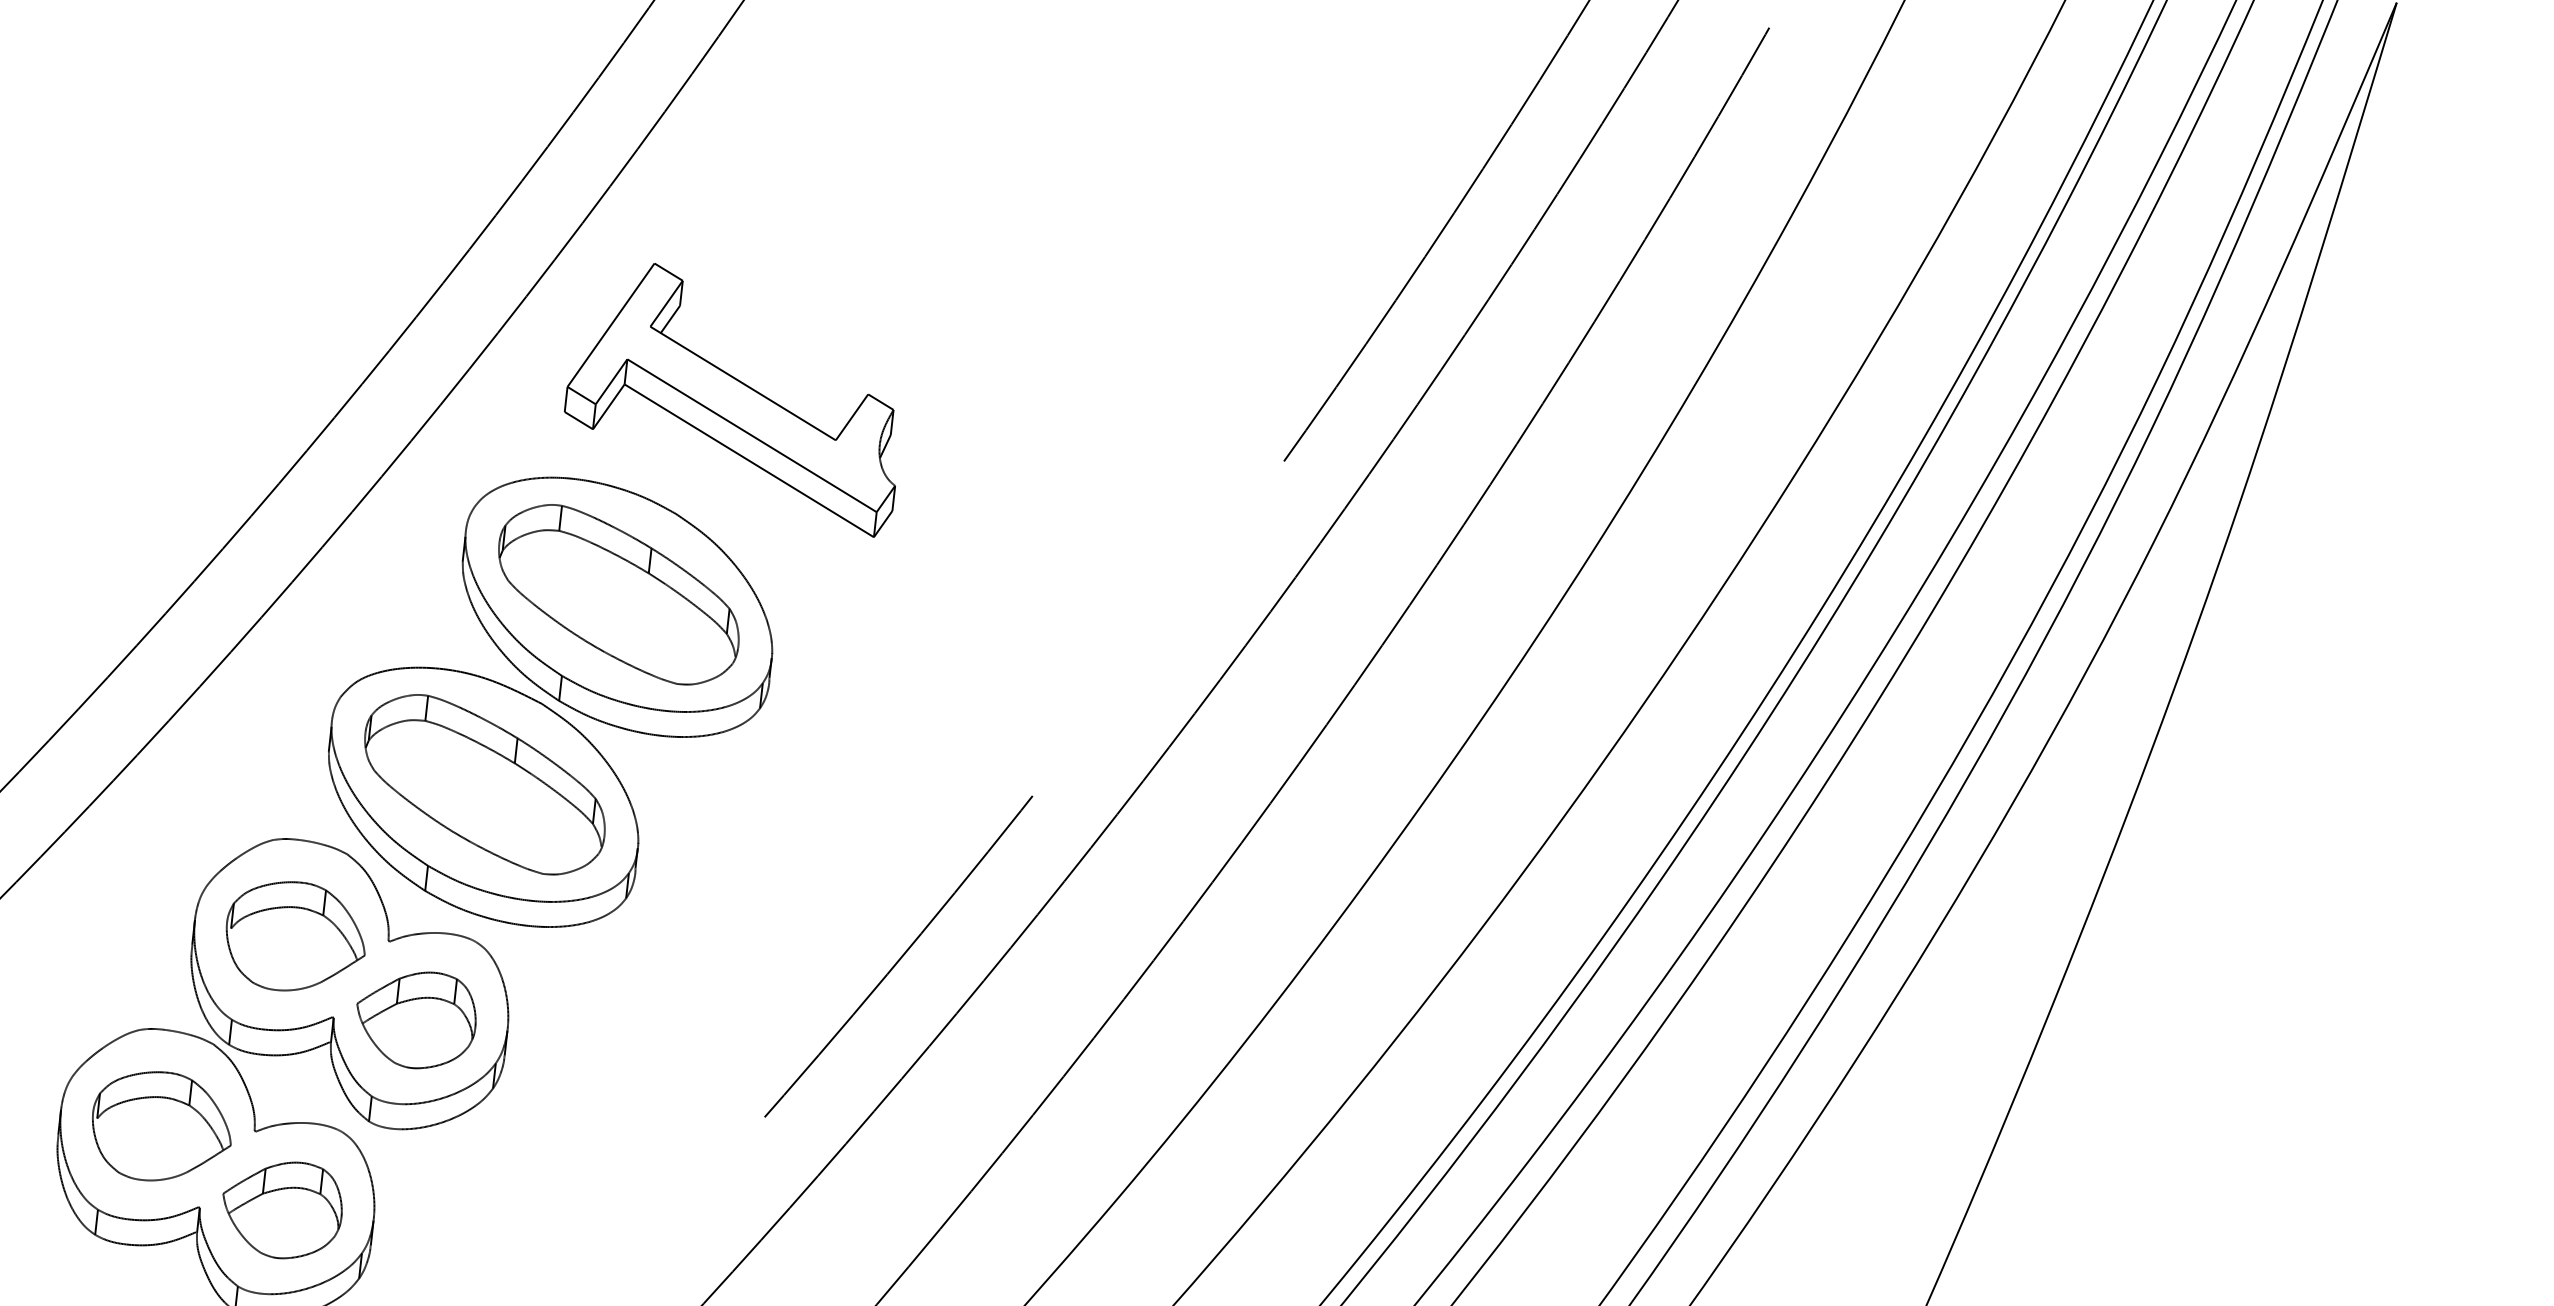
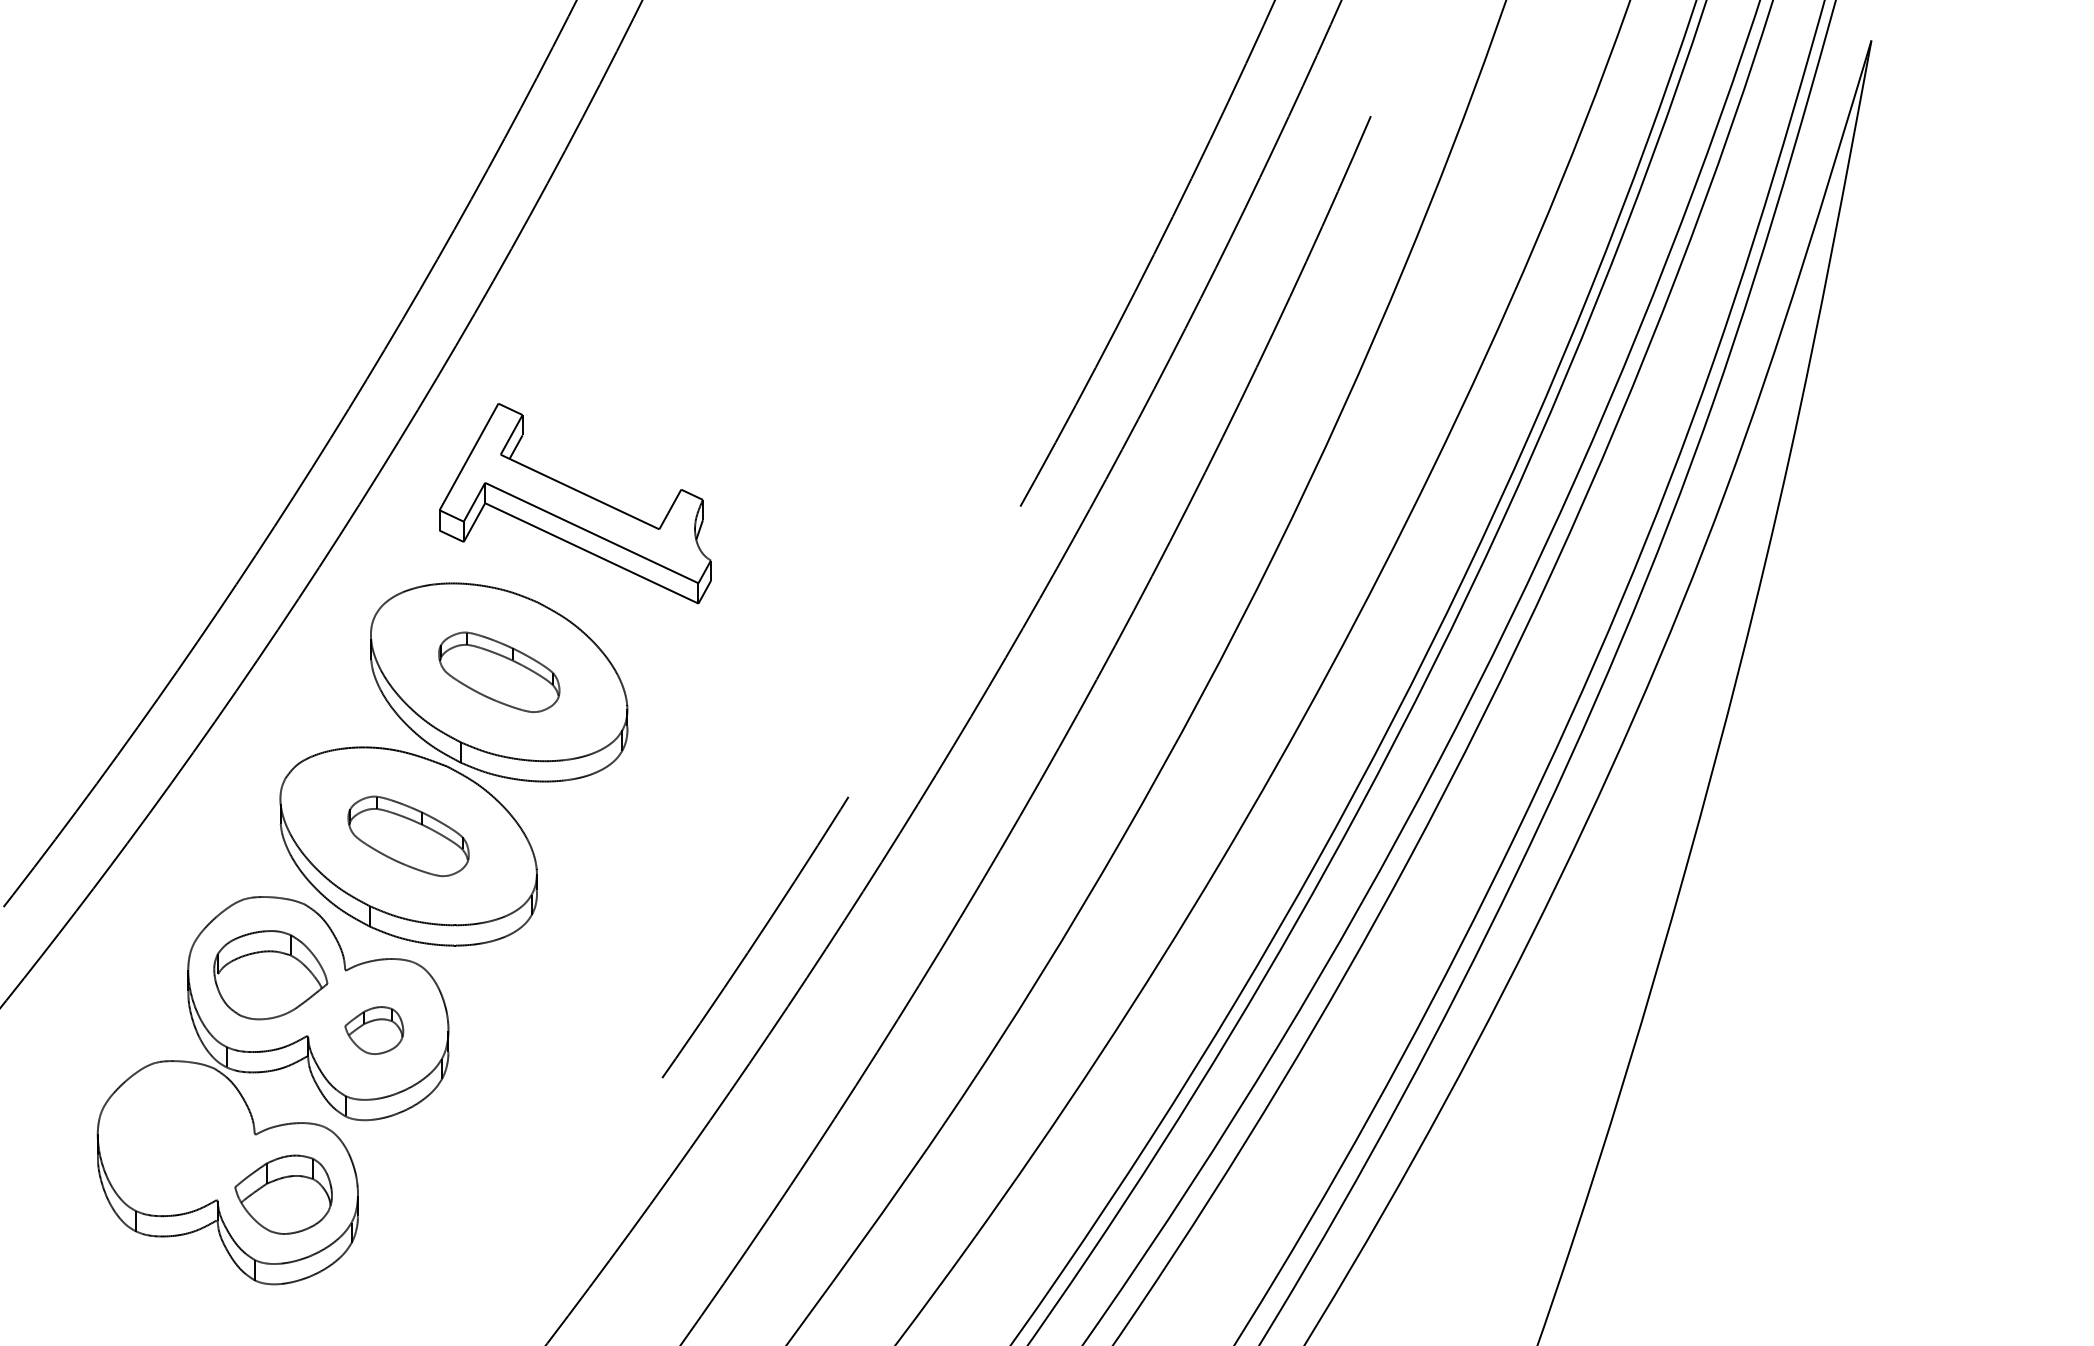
part: (619, 595) -> (499, 672), size x0.6
part: (484, 784) -> (408, 836), size x0.6
part: (416, 1019) -> (374, 1030), size x0.6
part: (161, 1127) -> (179, 1139), removed

